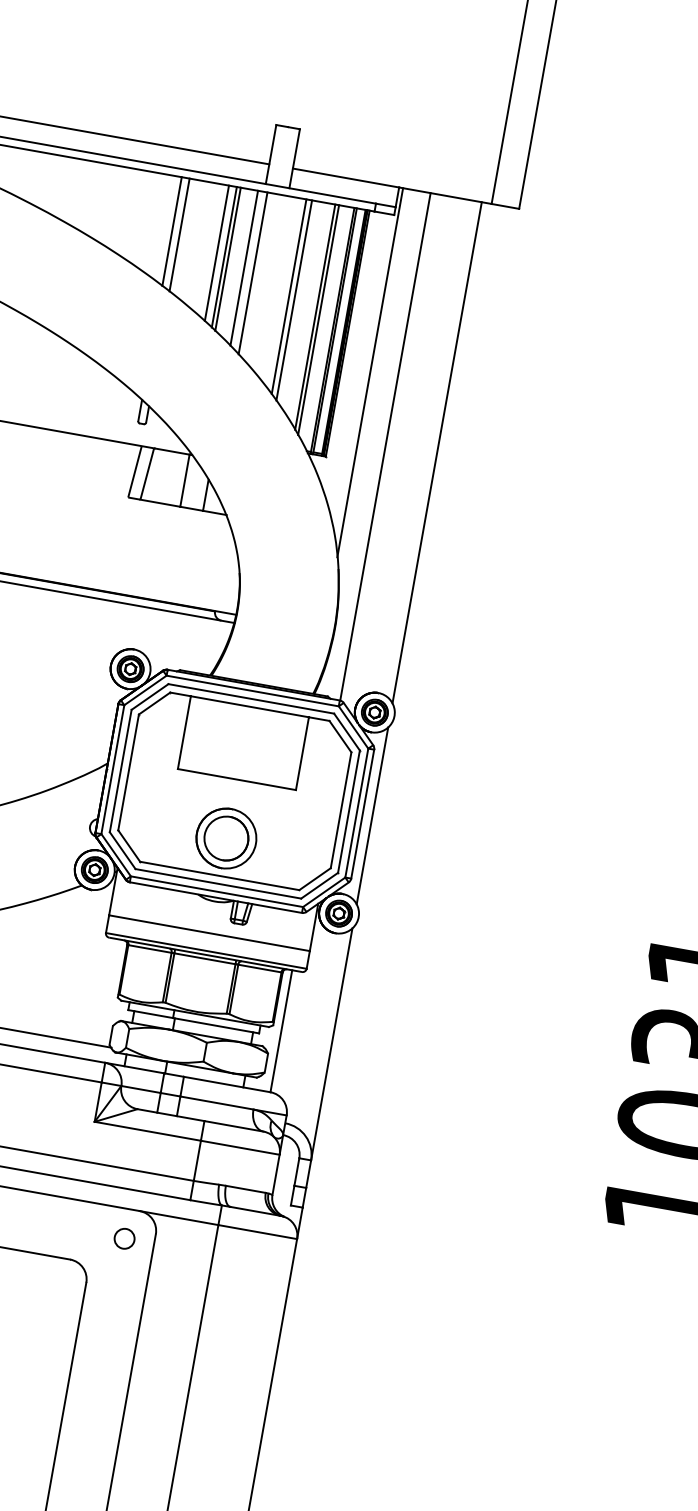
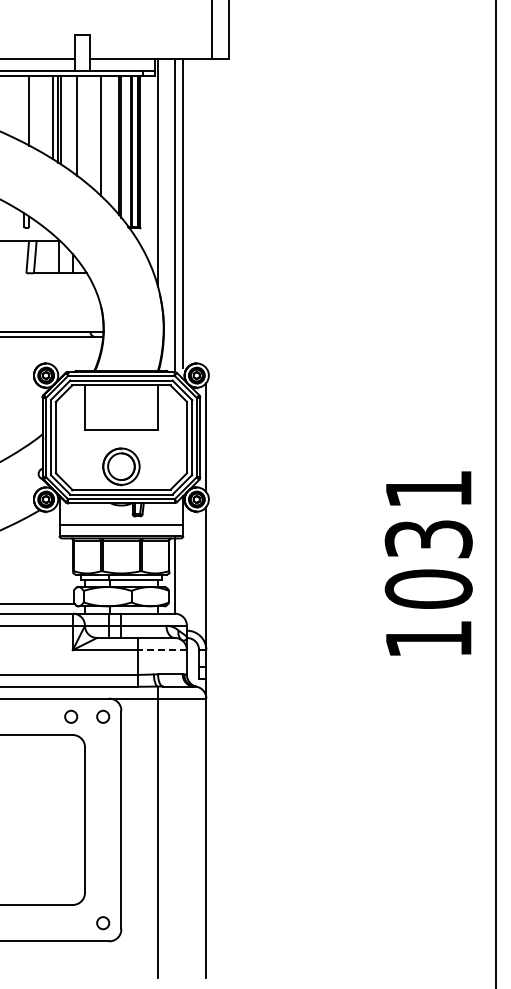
line: (172, 231) -> (24, 109), removed
line: (244, 267) -> (71, 123), removed
line: (294, 300) -> (104, 137), removed
line: (437, 452) -> (183, 213), moved
line: (239, 1148) -> (162, 650), solid -> dashed
circle: (73, 1229) -> (71, 716), added

